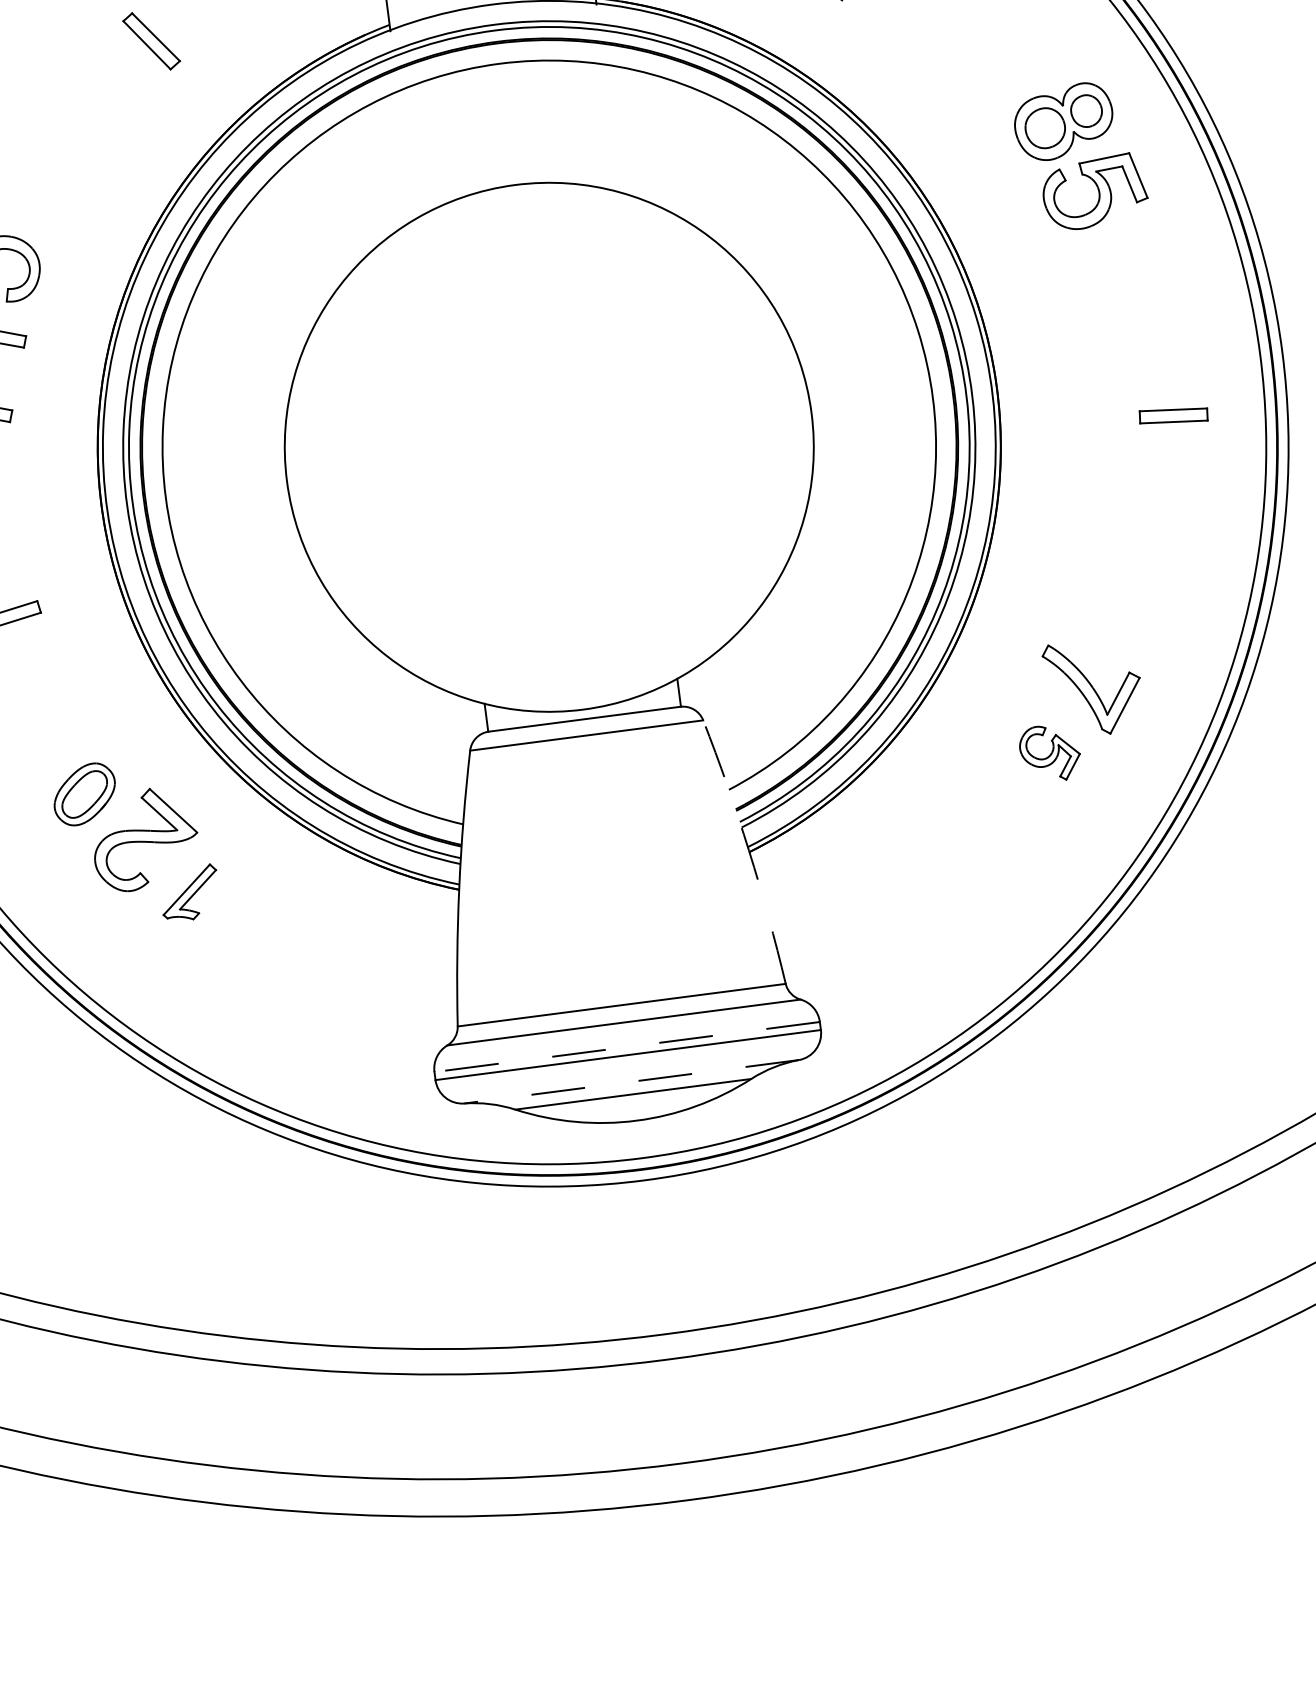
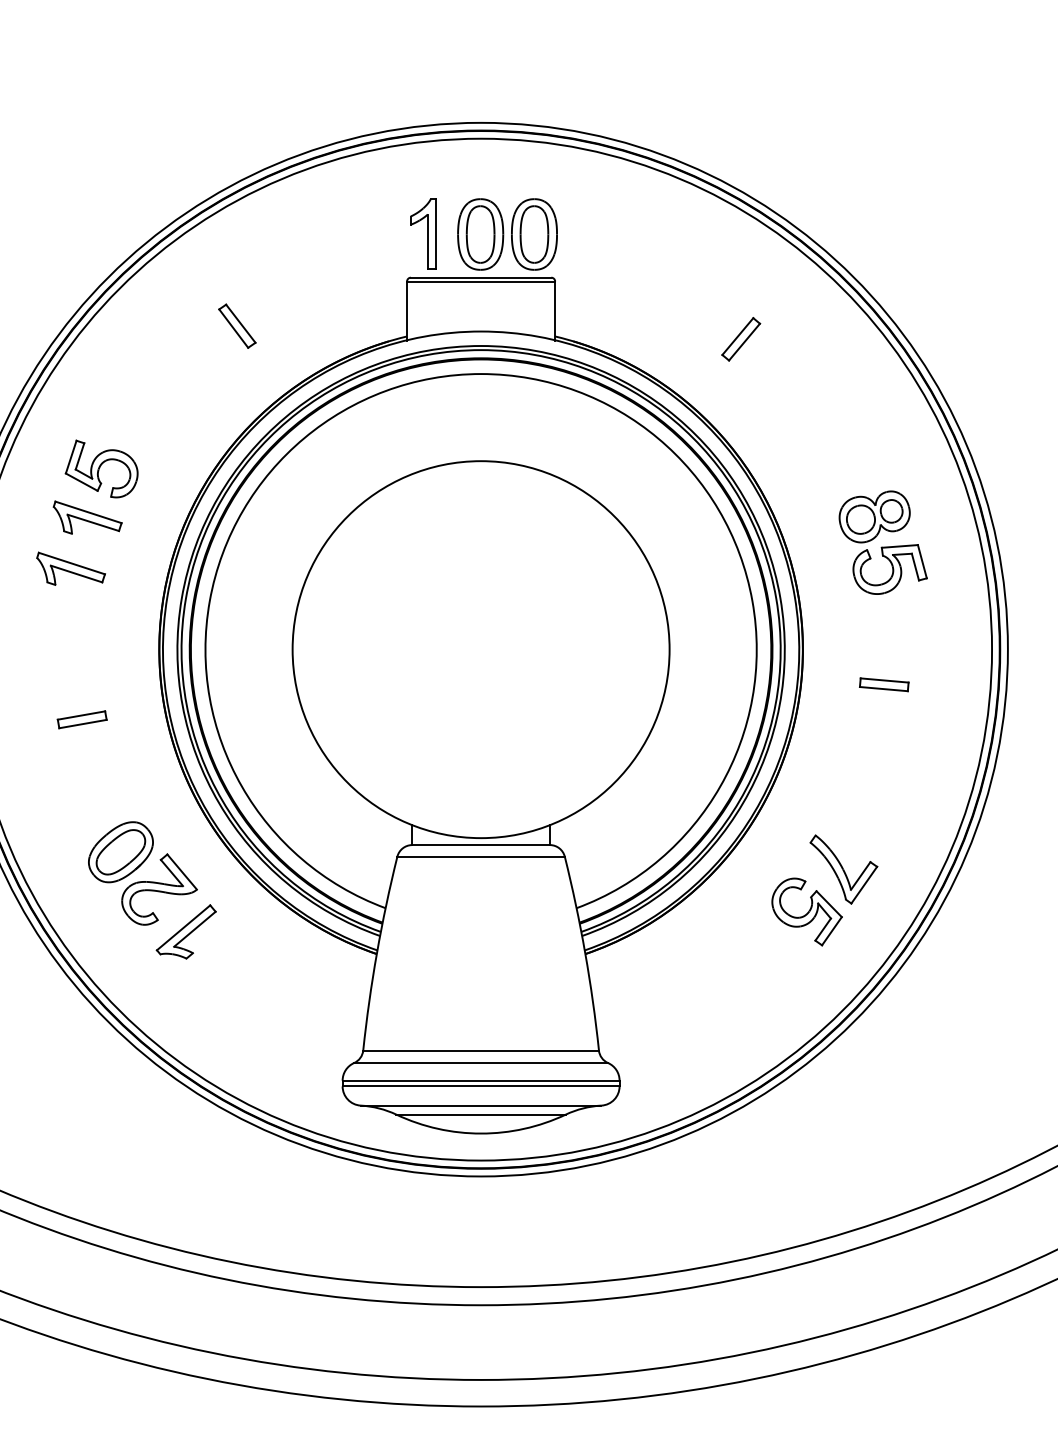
part: (1079, 156) -> (882, 542), moved
part: (1173, 415) -> (884, 684), moved
part: (1049, 752) -> (806, 911), size x1.67
part: (84, 794) -> (120, 852), size x1.43
arc: (749, 851) -> (585, 953), dashed -> solid
part: (188, 892) -> (185, 931), size x1.43
line: (626, 1046) -> (480, 1080), dashed -> solid
line: (630, 1081) -> (480, 1105), dashed -> solid

